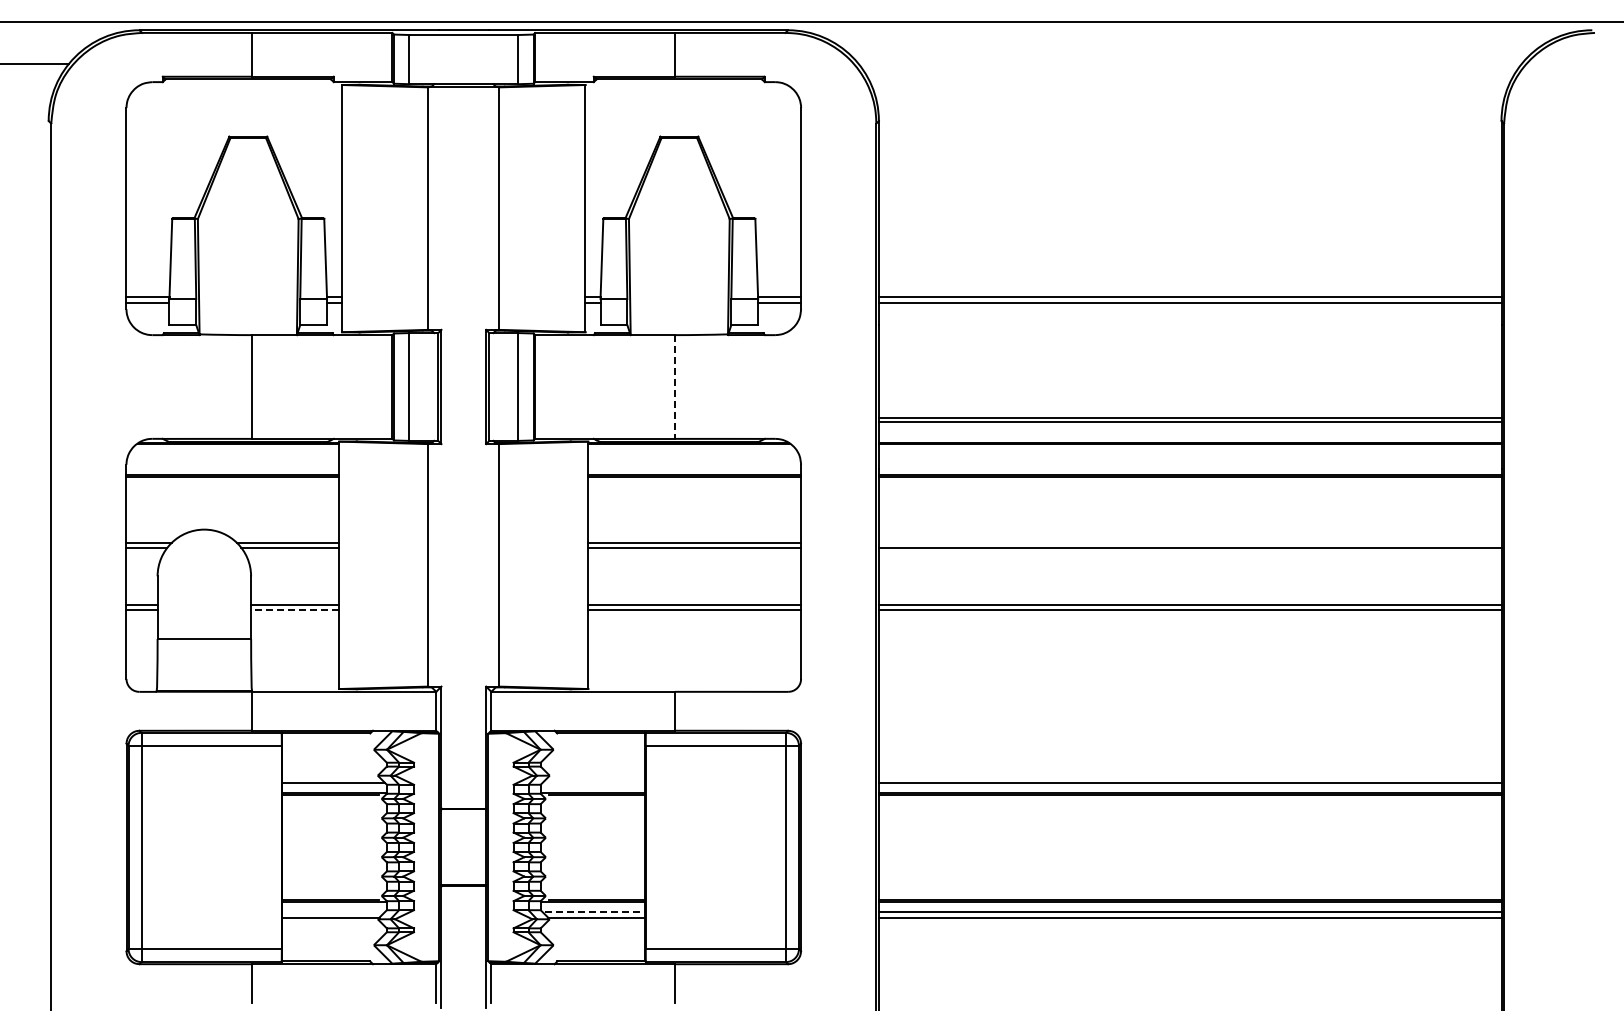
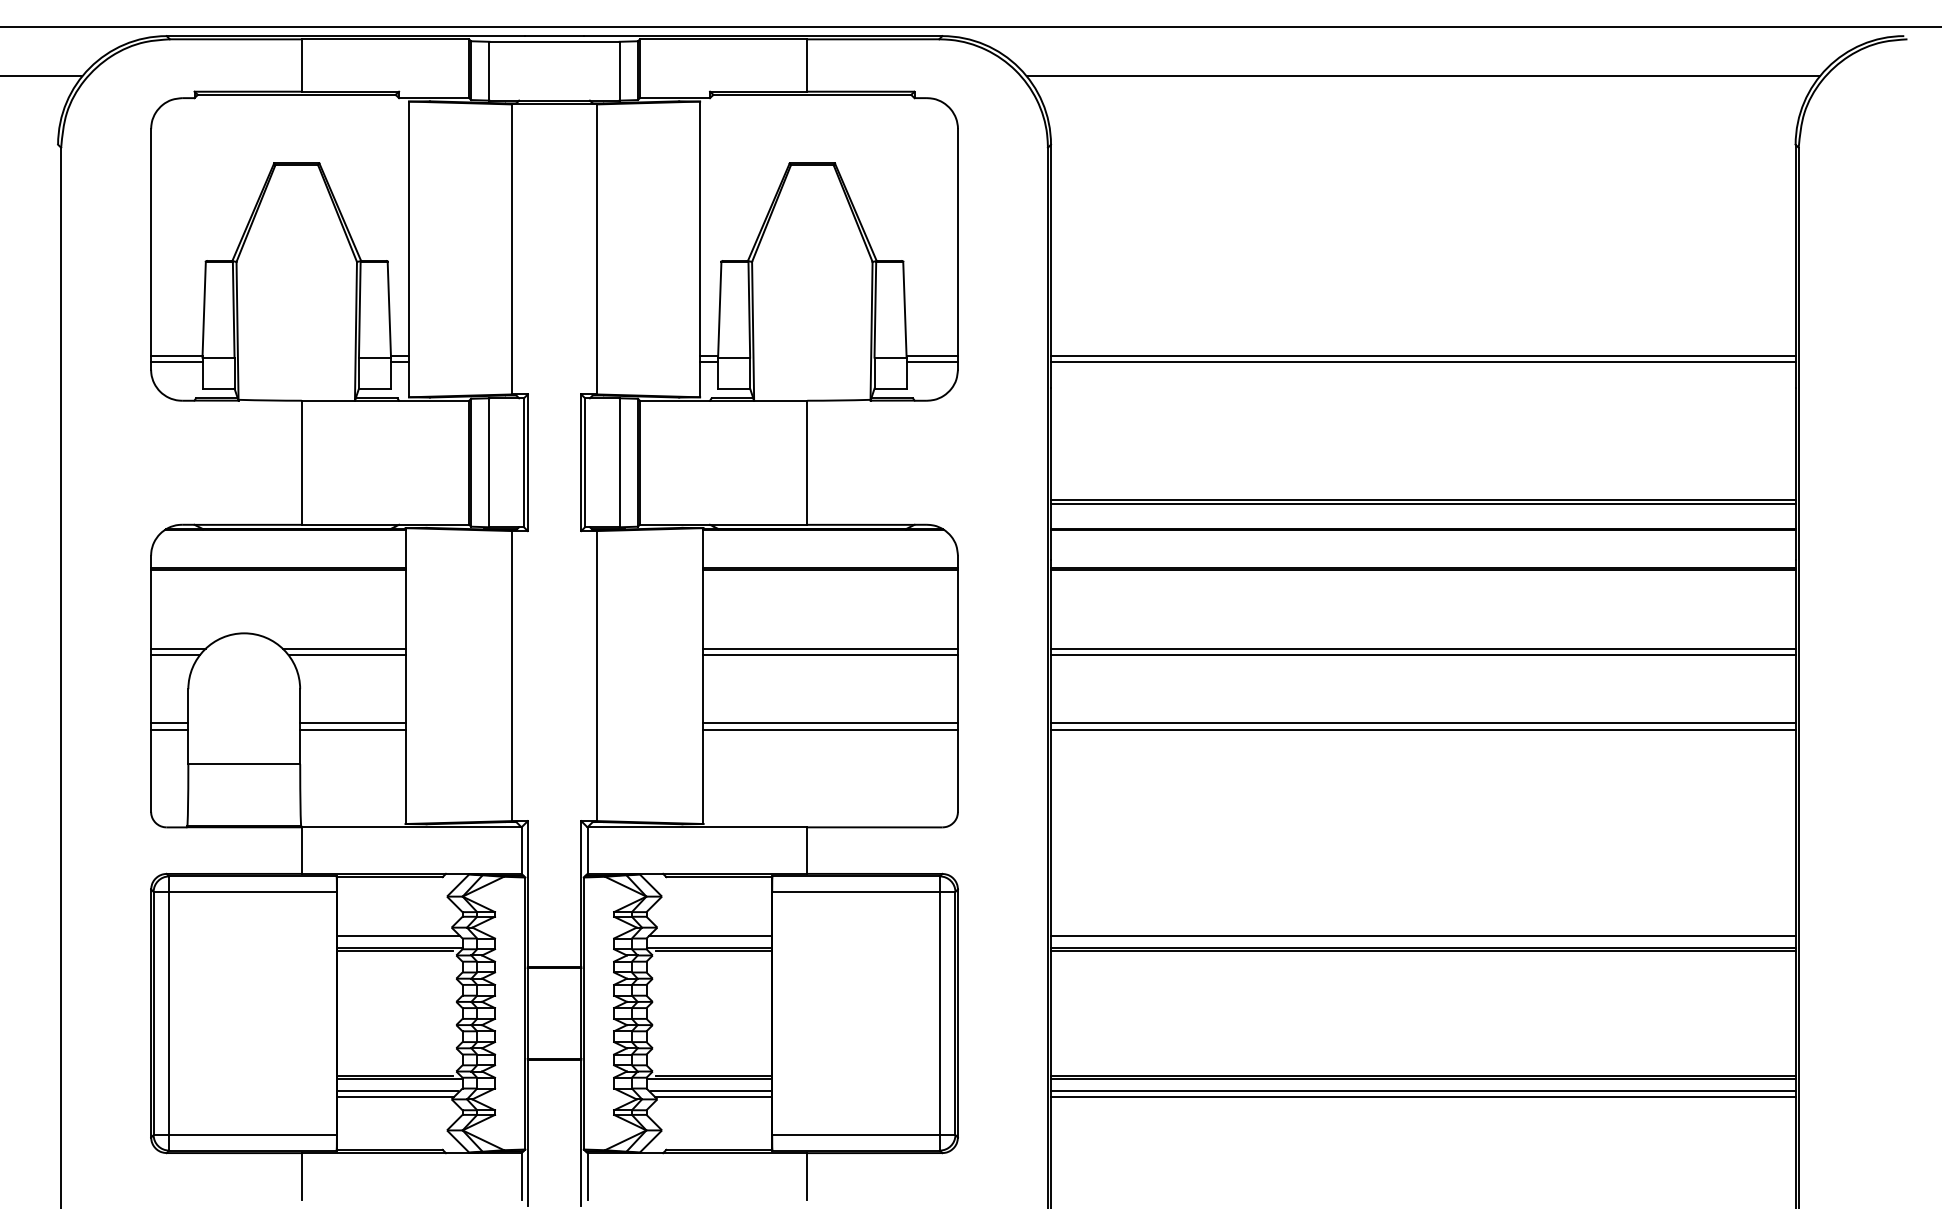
line: (1189, 64) -> (1422, 77), added
line: (675, 386) -> (807, 462), dashed -> solid
line: (1189, 542) -> (1422, 648), added
line: (294, 610) -> (352, 730), dashed -> solid
line: (593, 782) -> (709, 935), added
line: (332, 912) -> (397, 1091), added
line: (595, 912) -> (712, 1091), dashed -> solid

